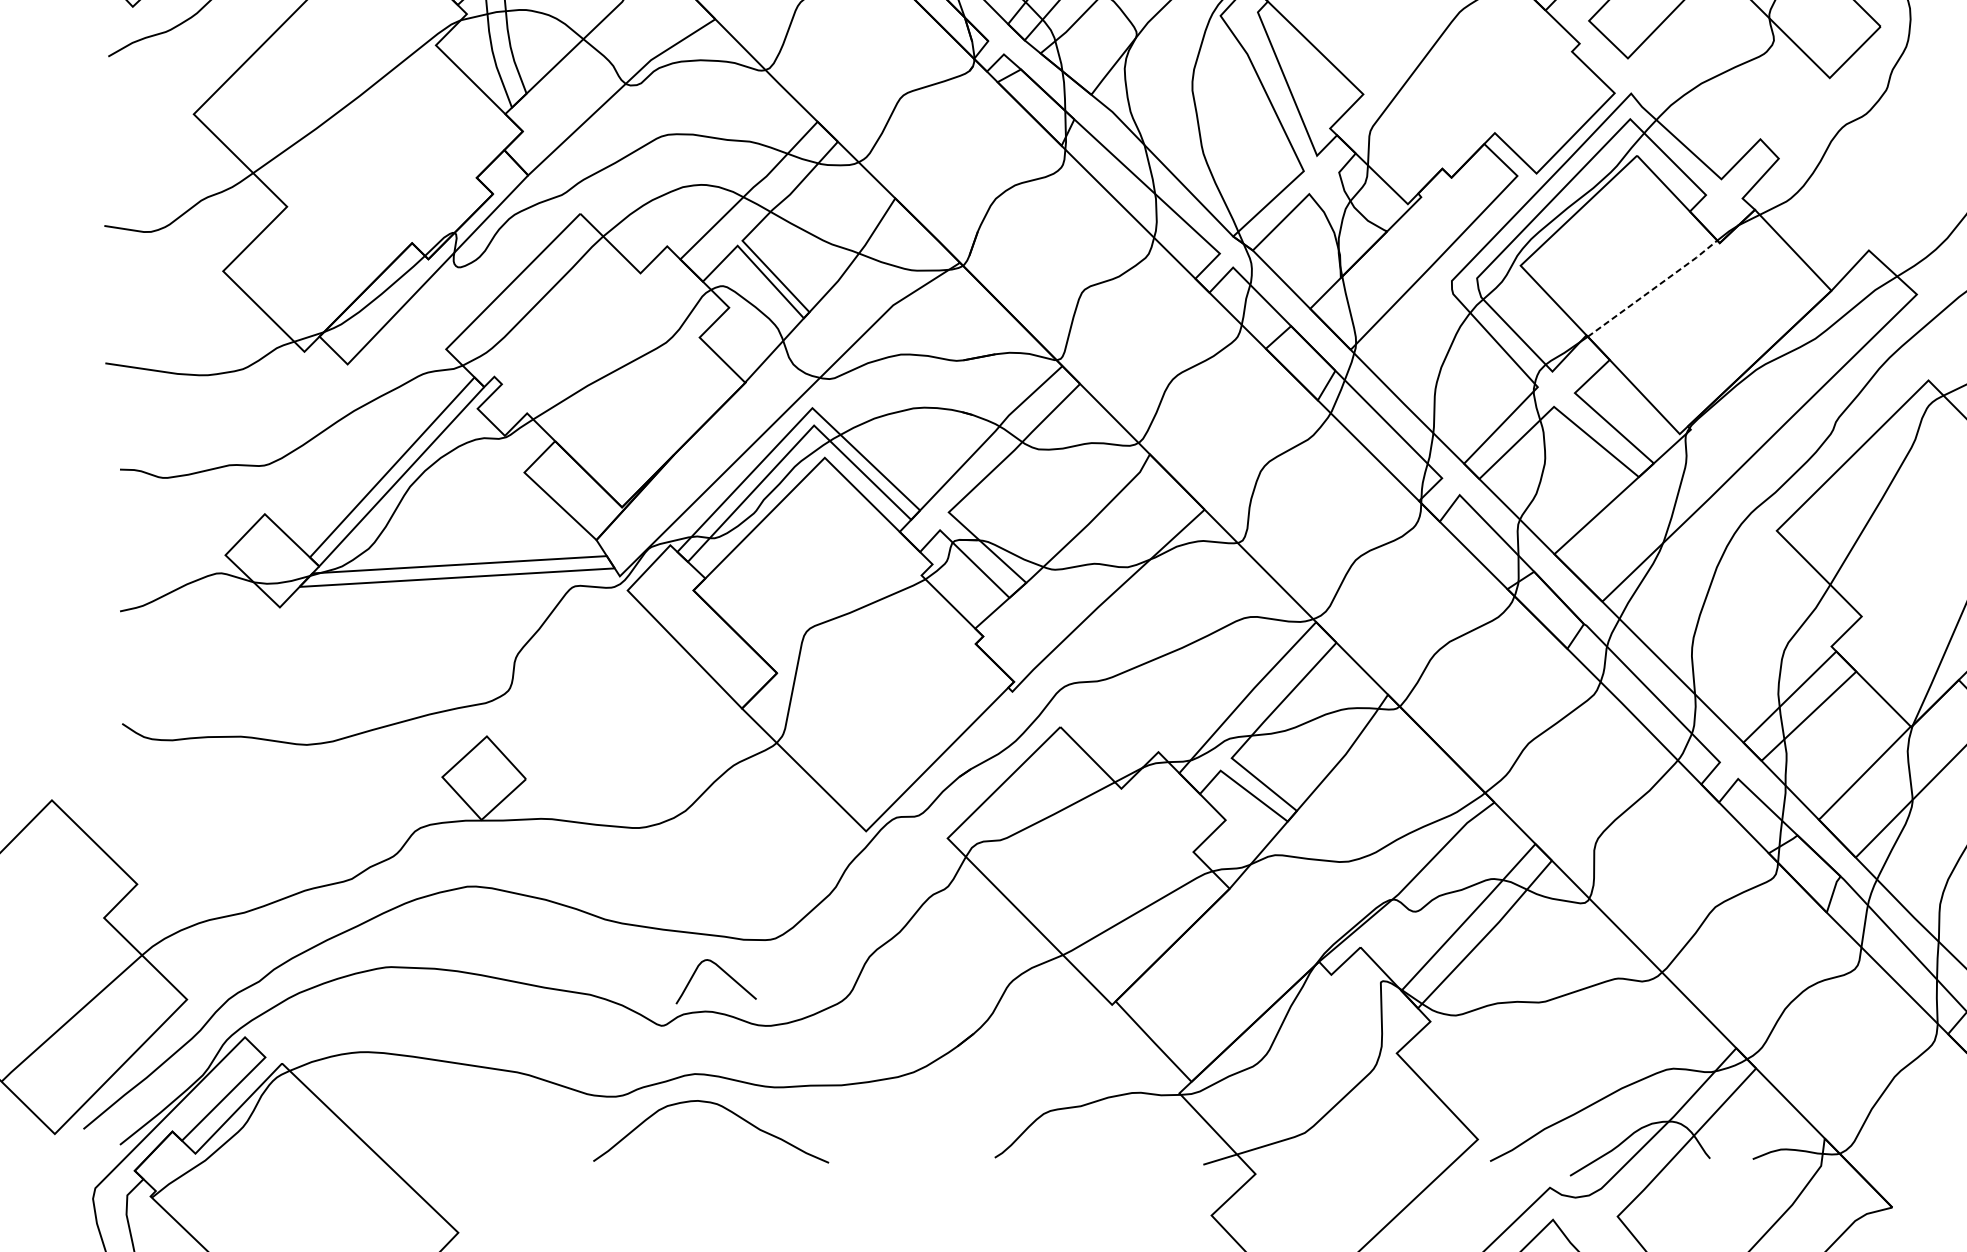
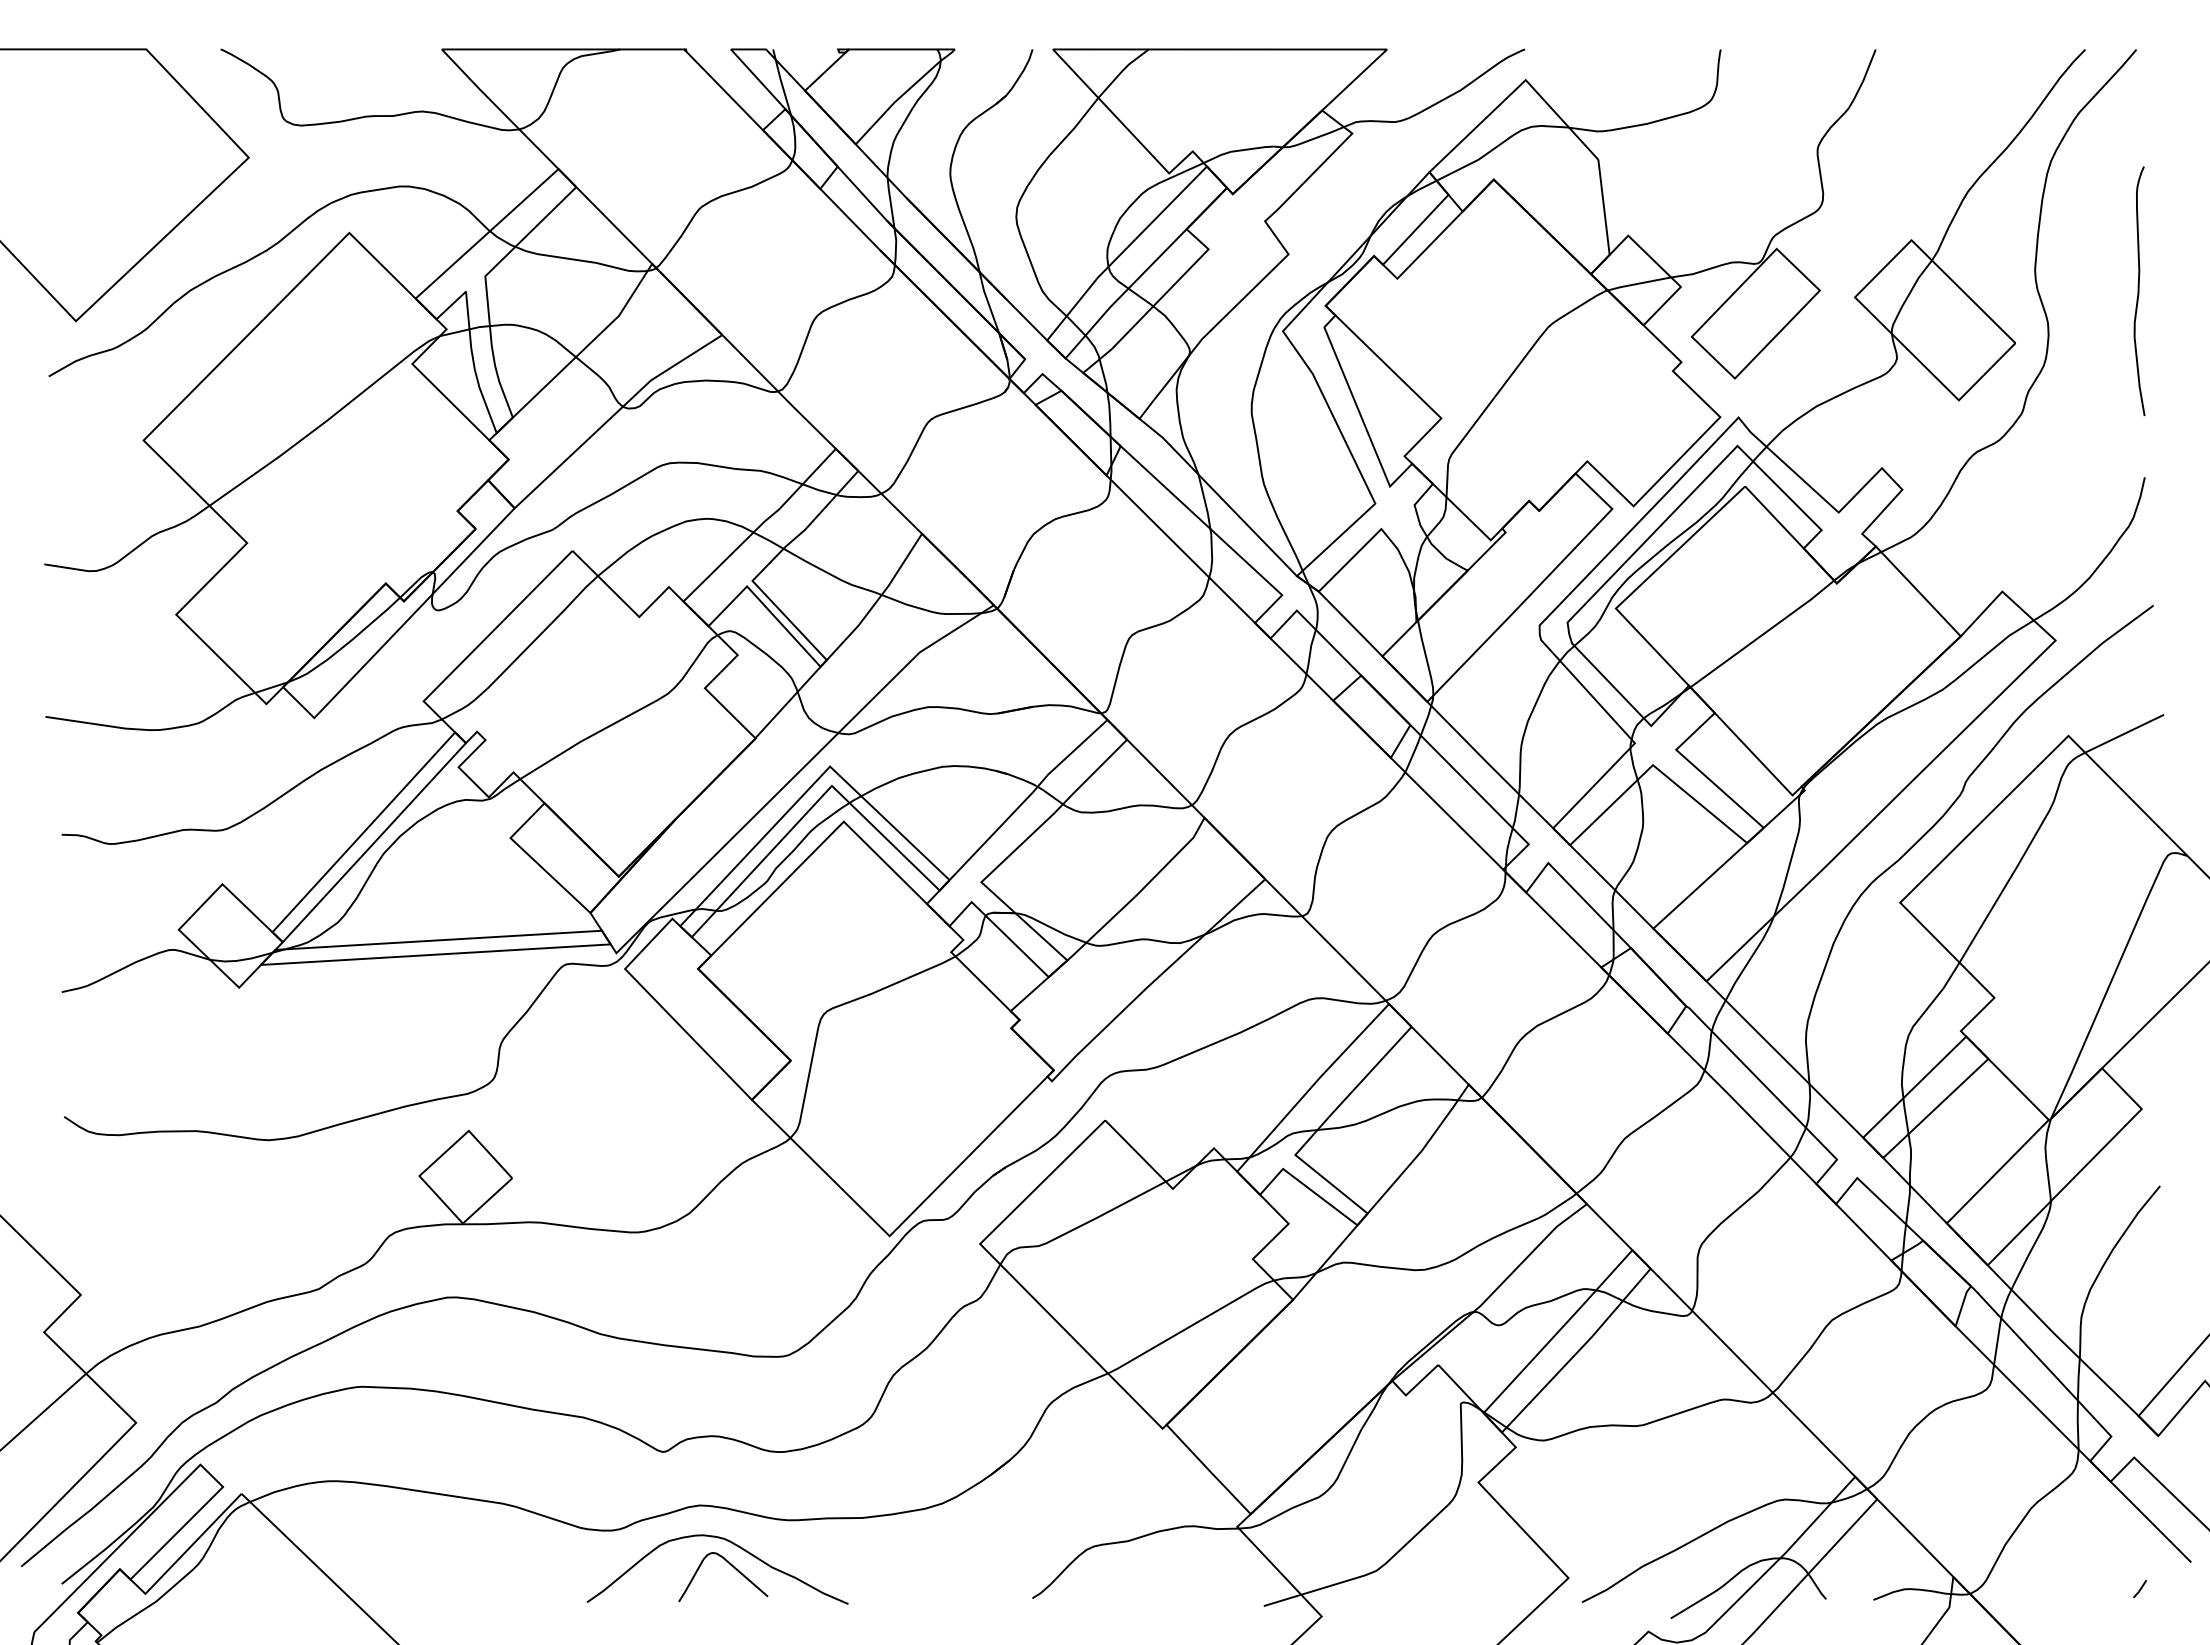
line: (1653, 289) -> (1763, 634), dashed -> solid
curve: (724, 973) -> (732, 1567), moved

